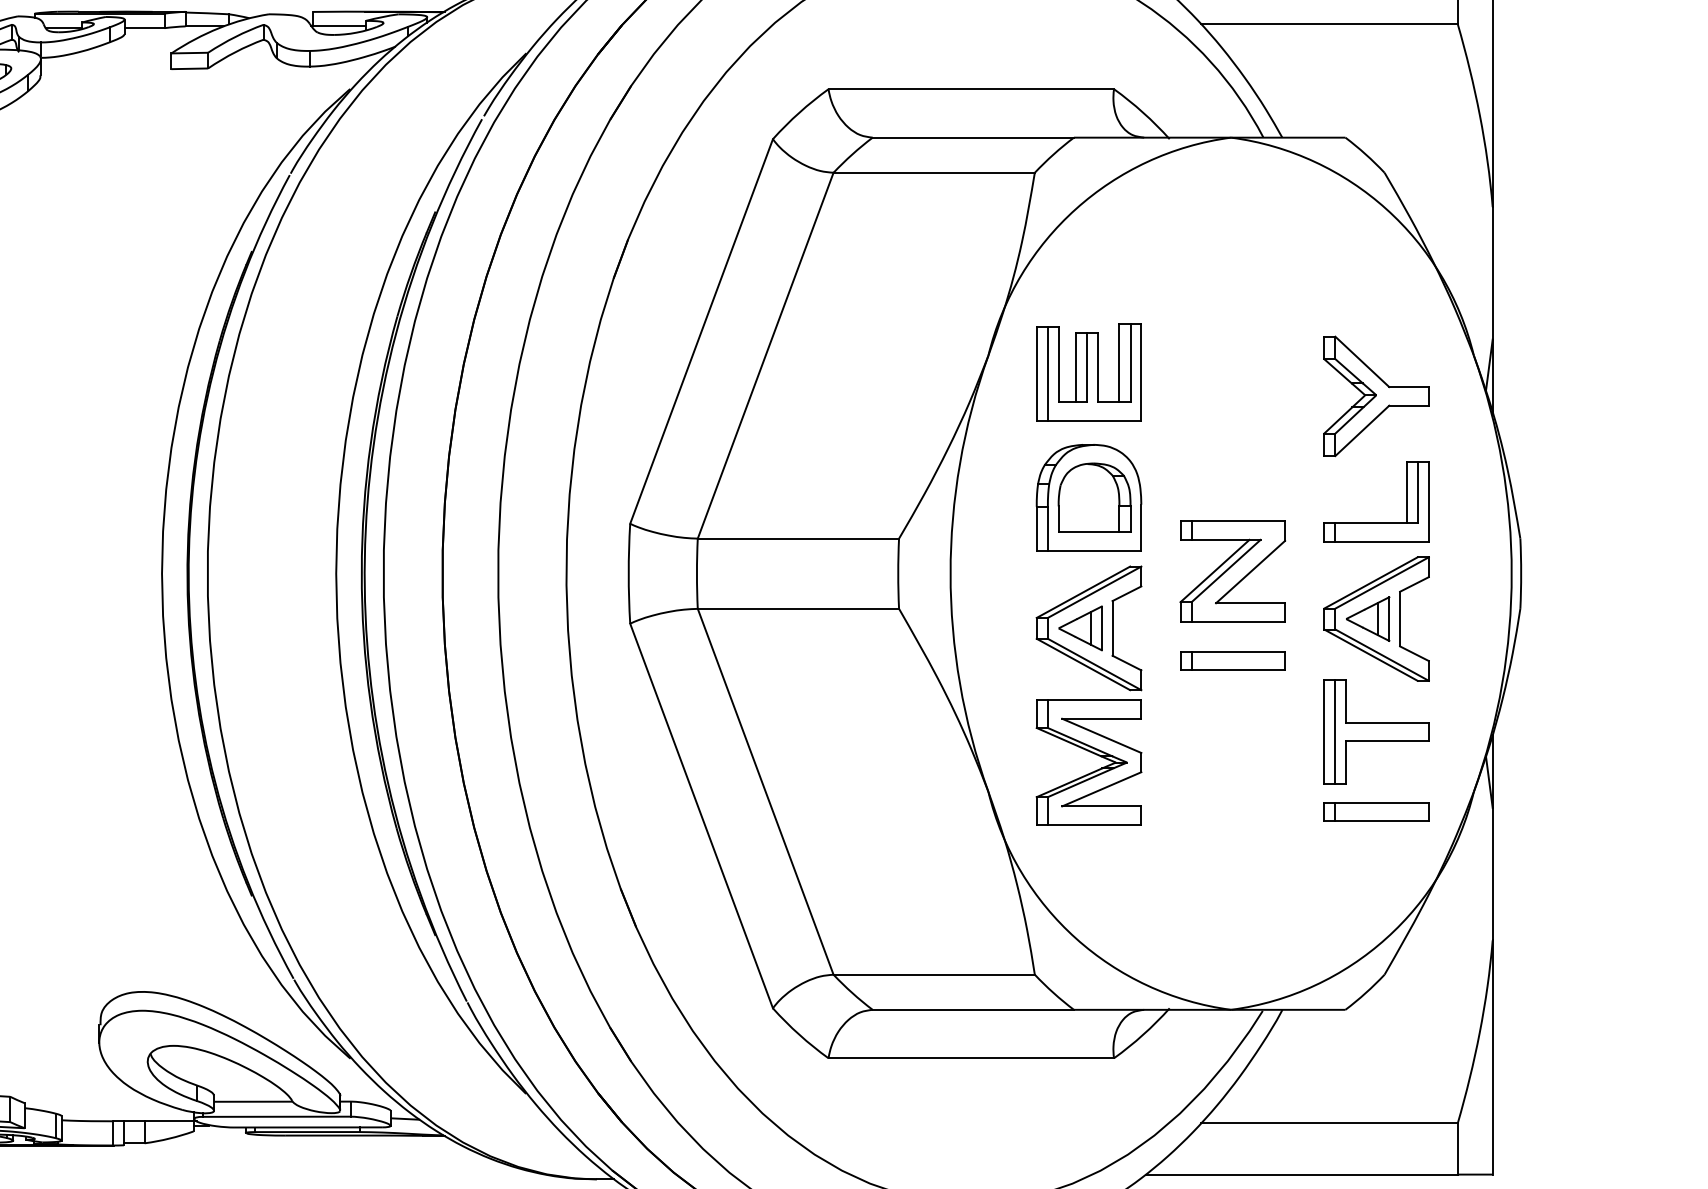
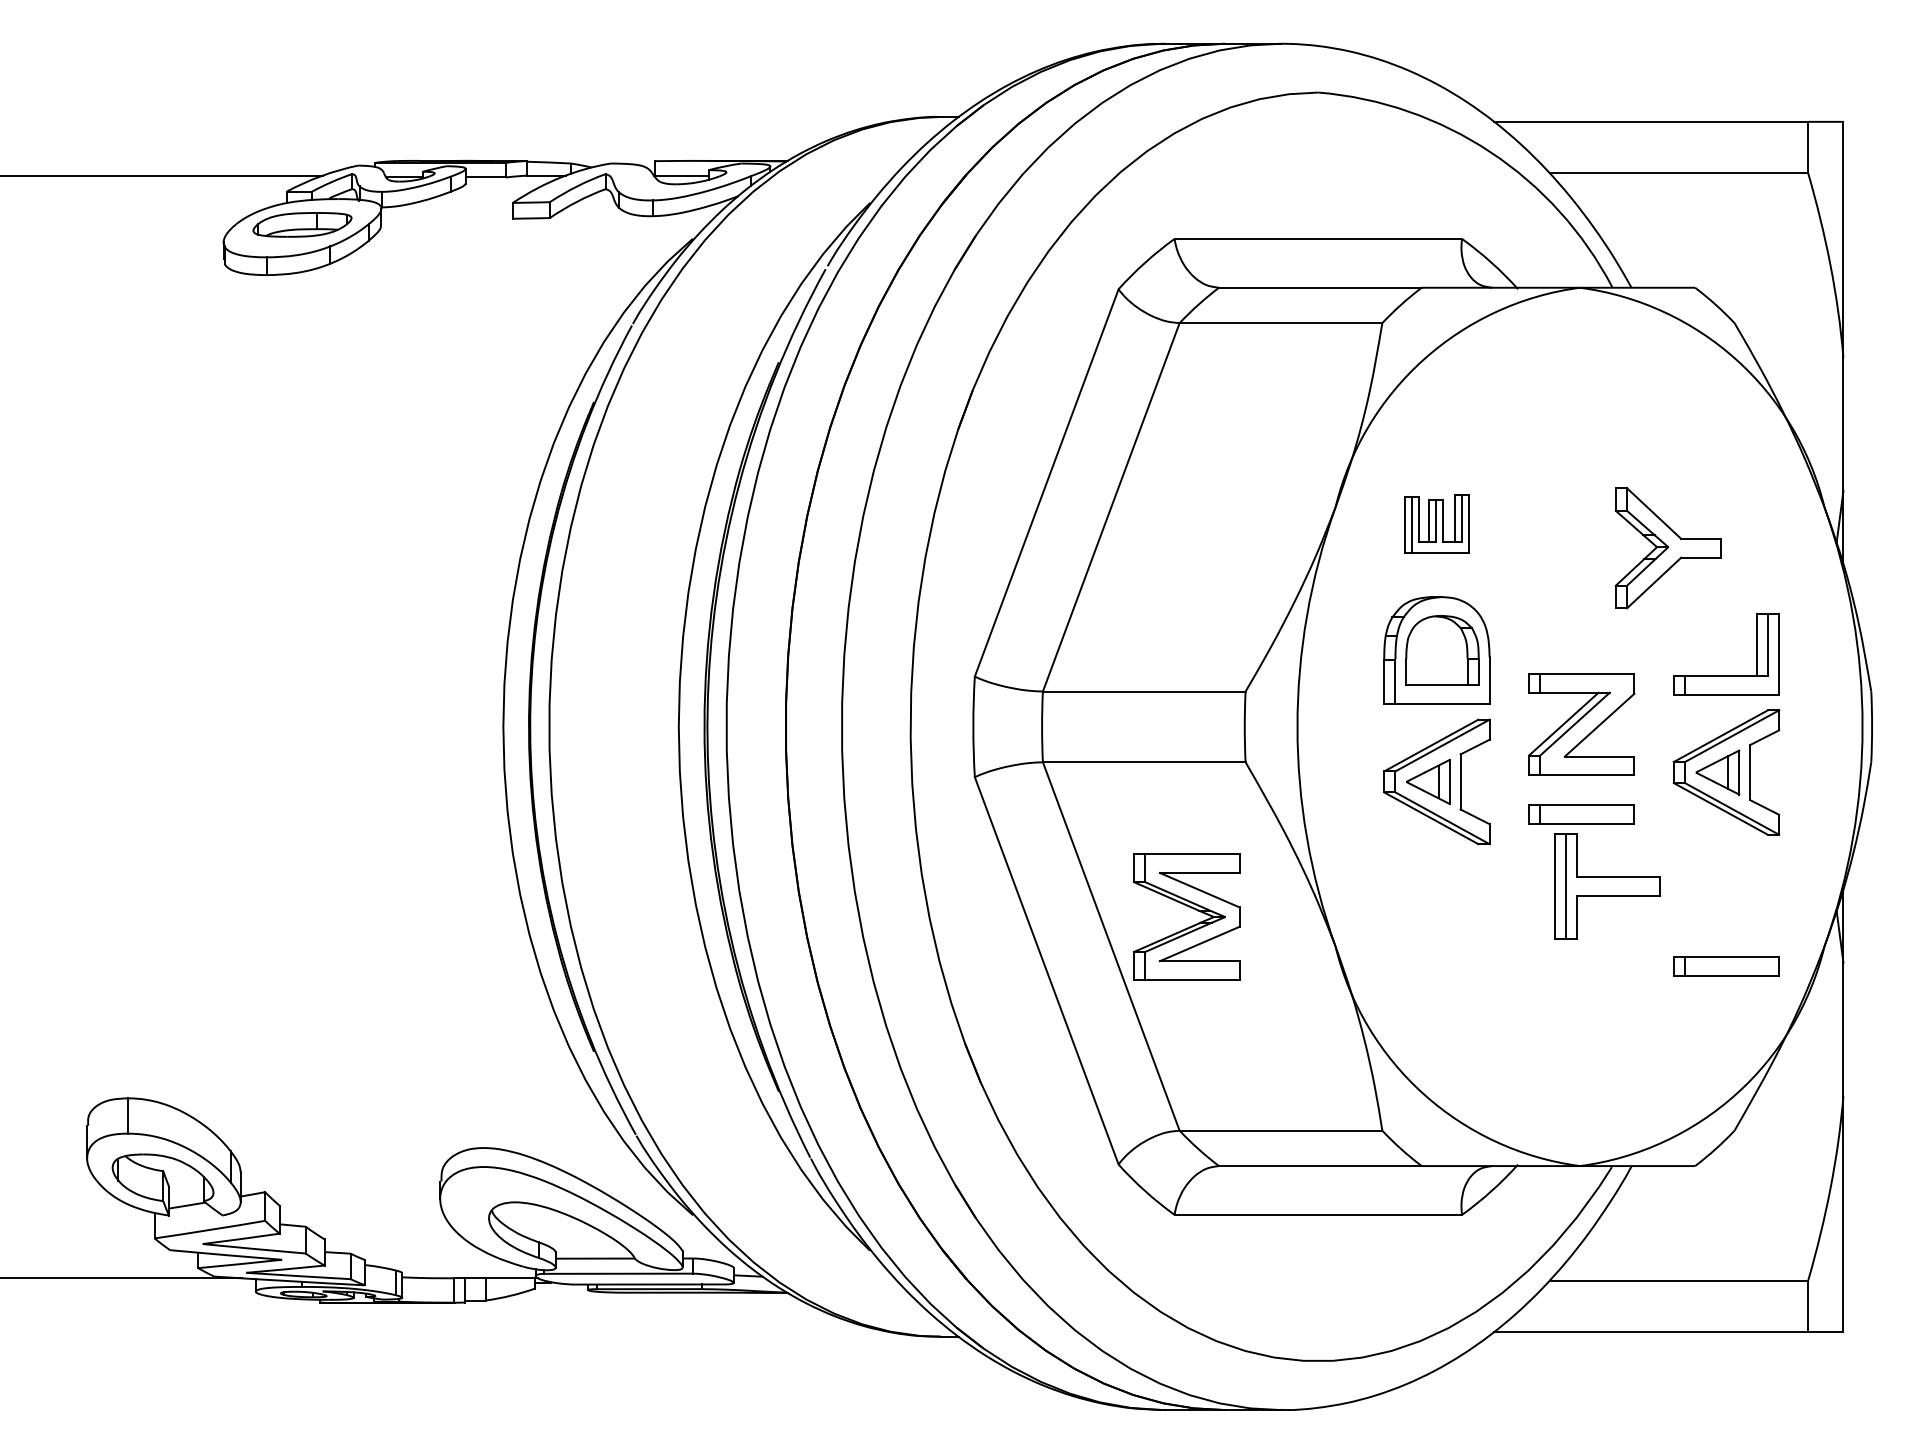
part: (1088, 371) -> (1436, 523), size x0.6
part: (1375, 396) -> (1667, 548), moved
part: (1376, 732) -> (1607, 886), moved
part: (1090, 753) -> (1188, 907), moved

